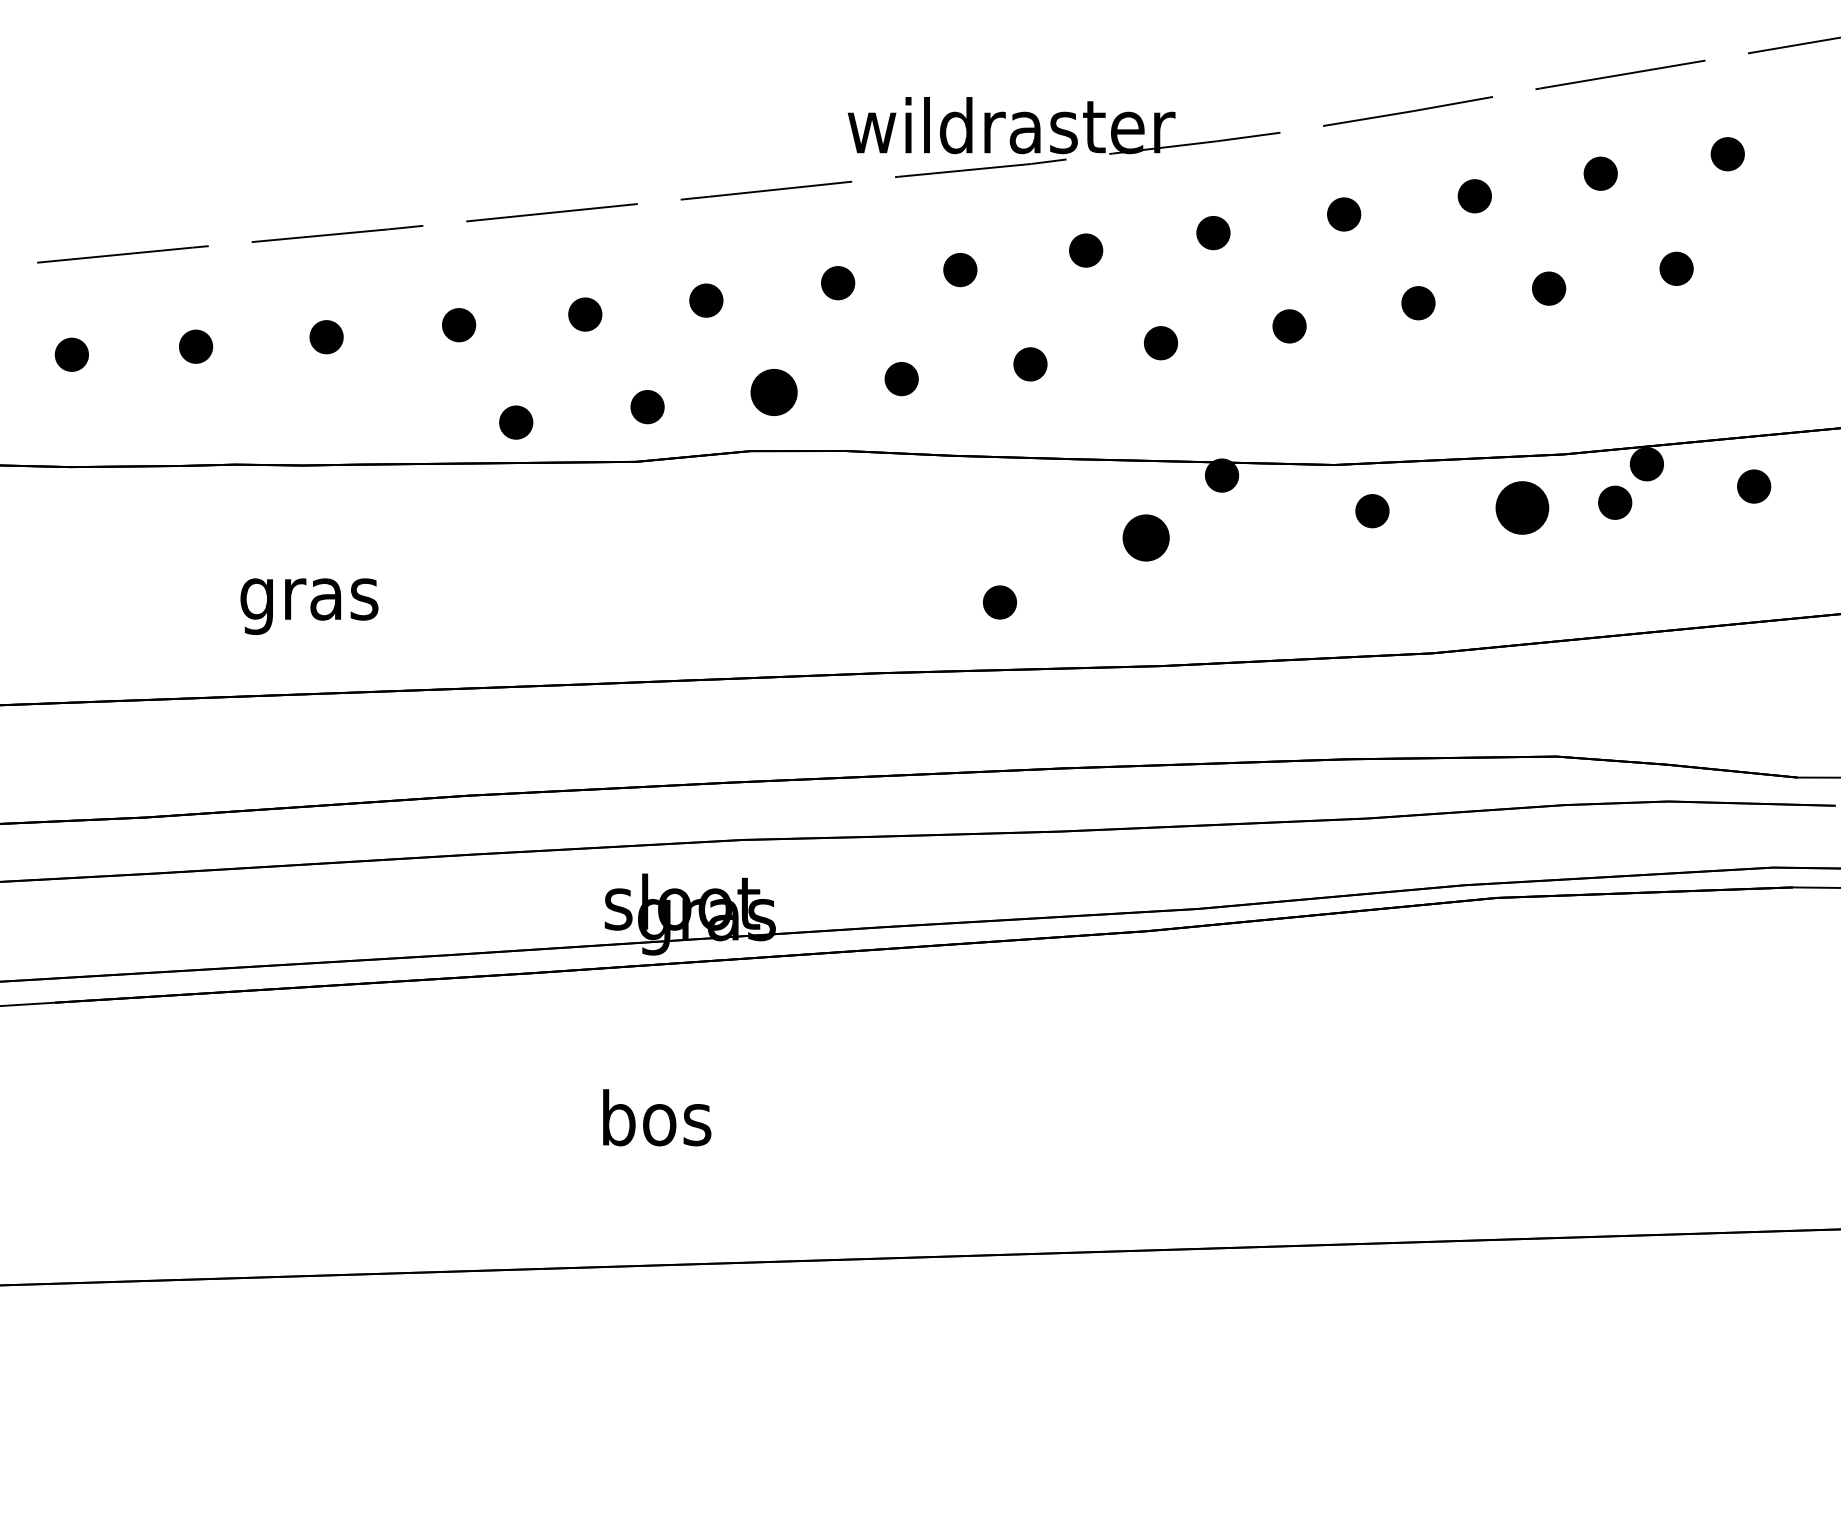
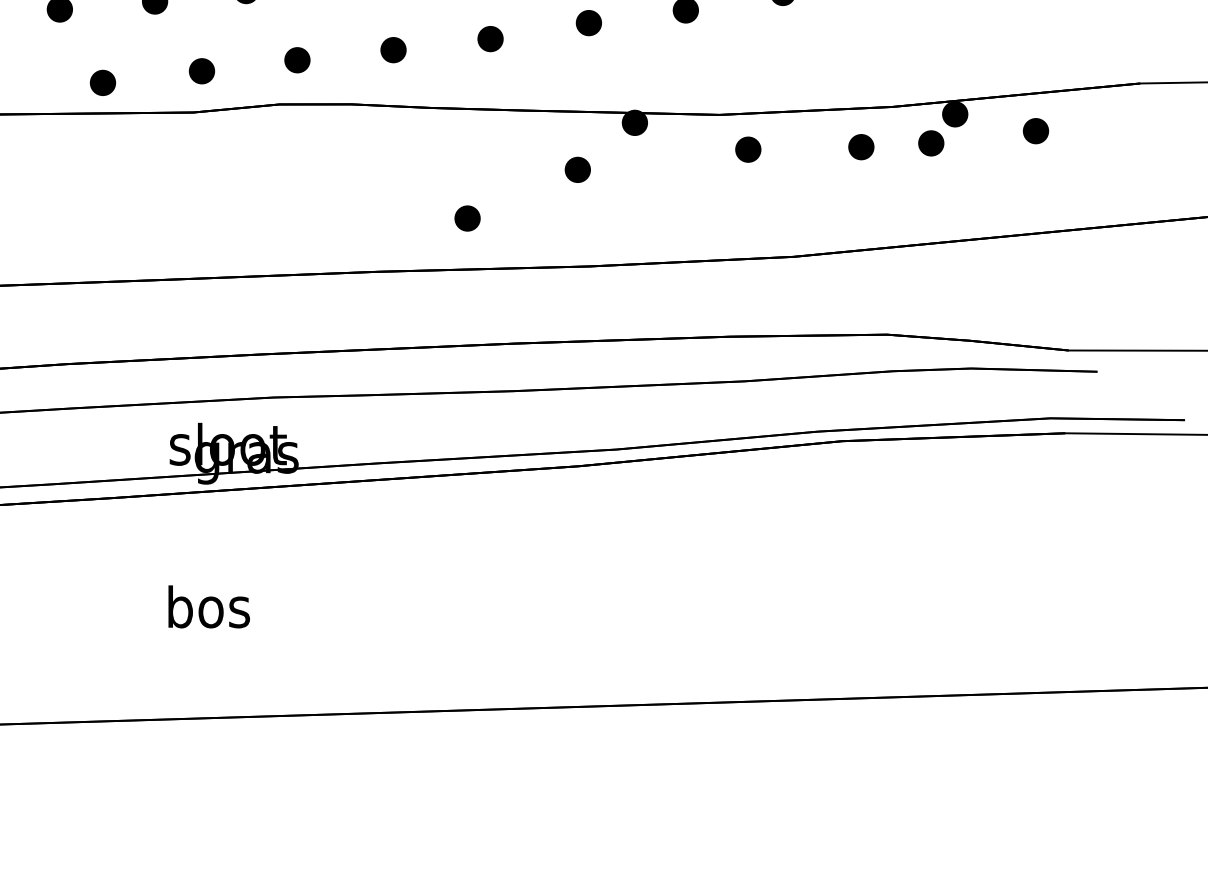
part: (774, 392) -> (297, 60), size x0.71
part: (1522, 507) -> (861, 146), size x0.62
part: (1146, 537) -> (578, 169), size x0.71

